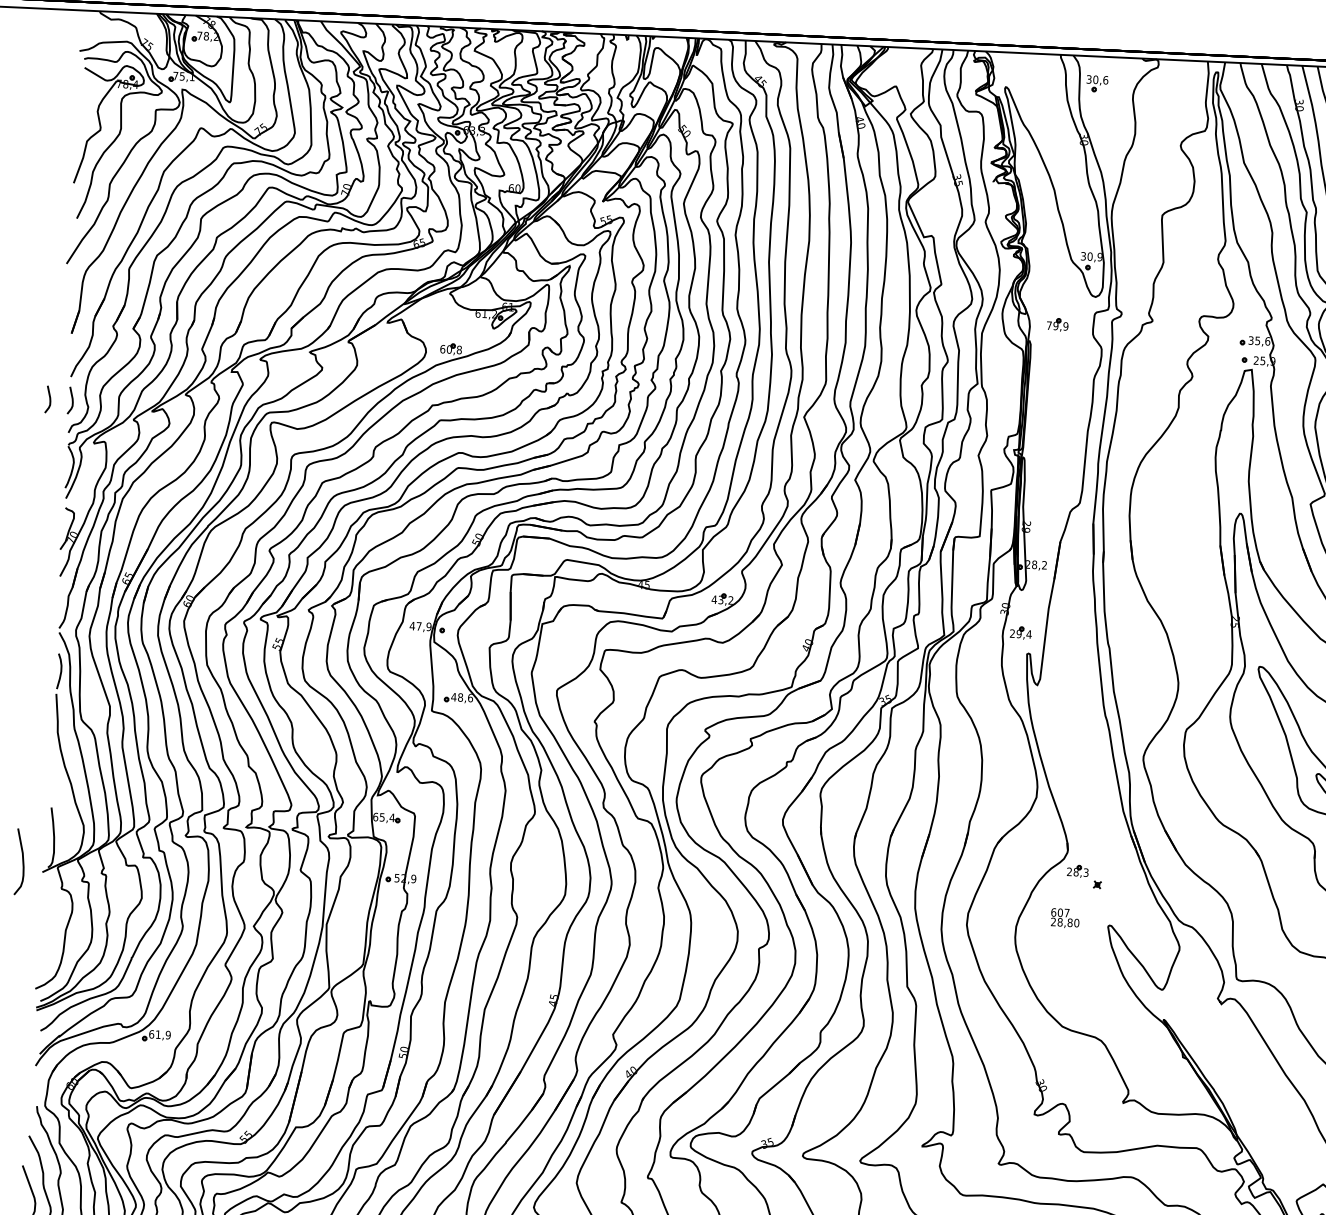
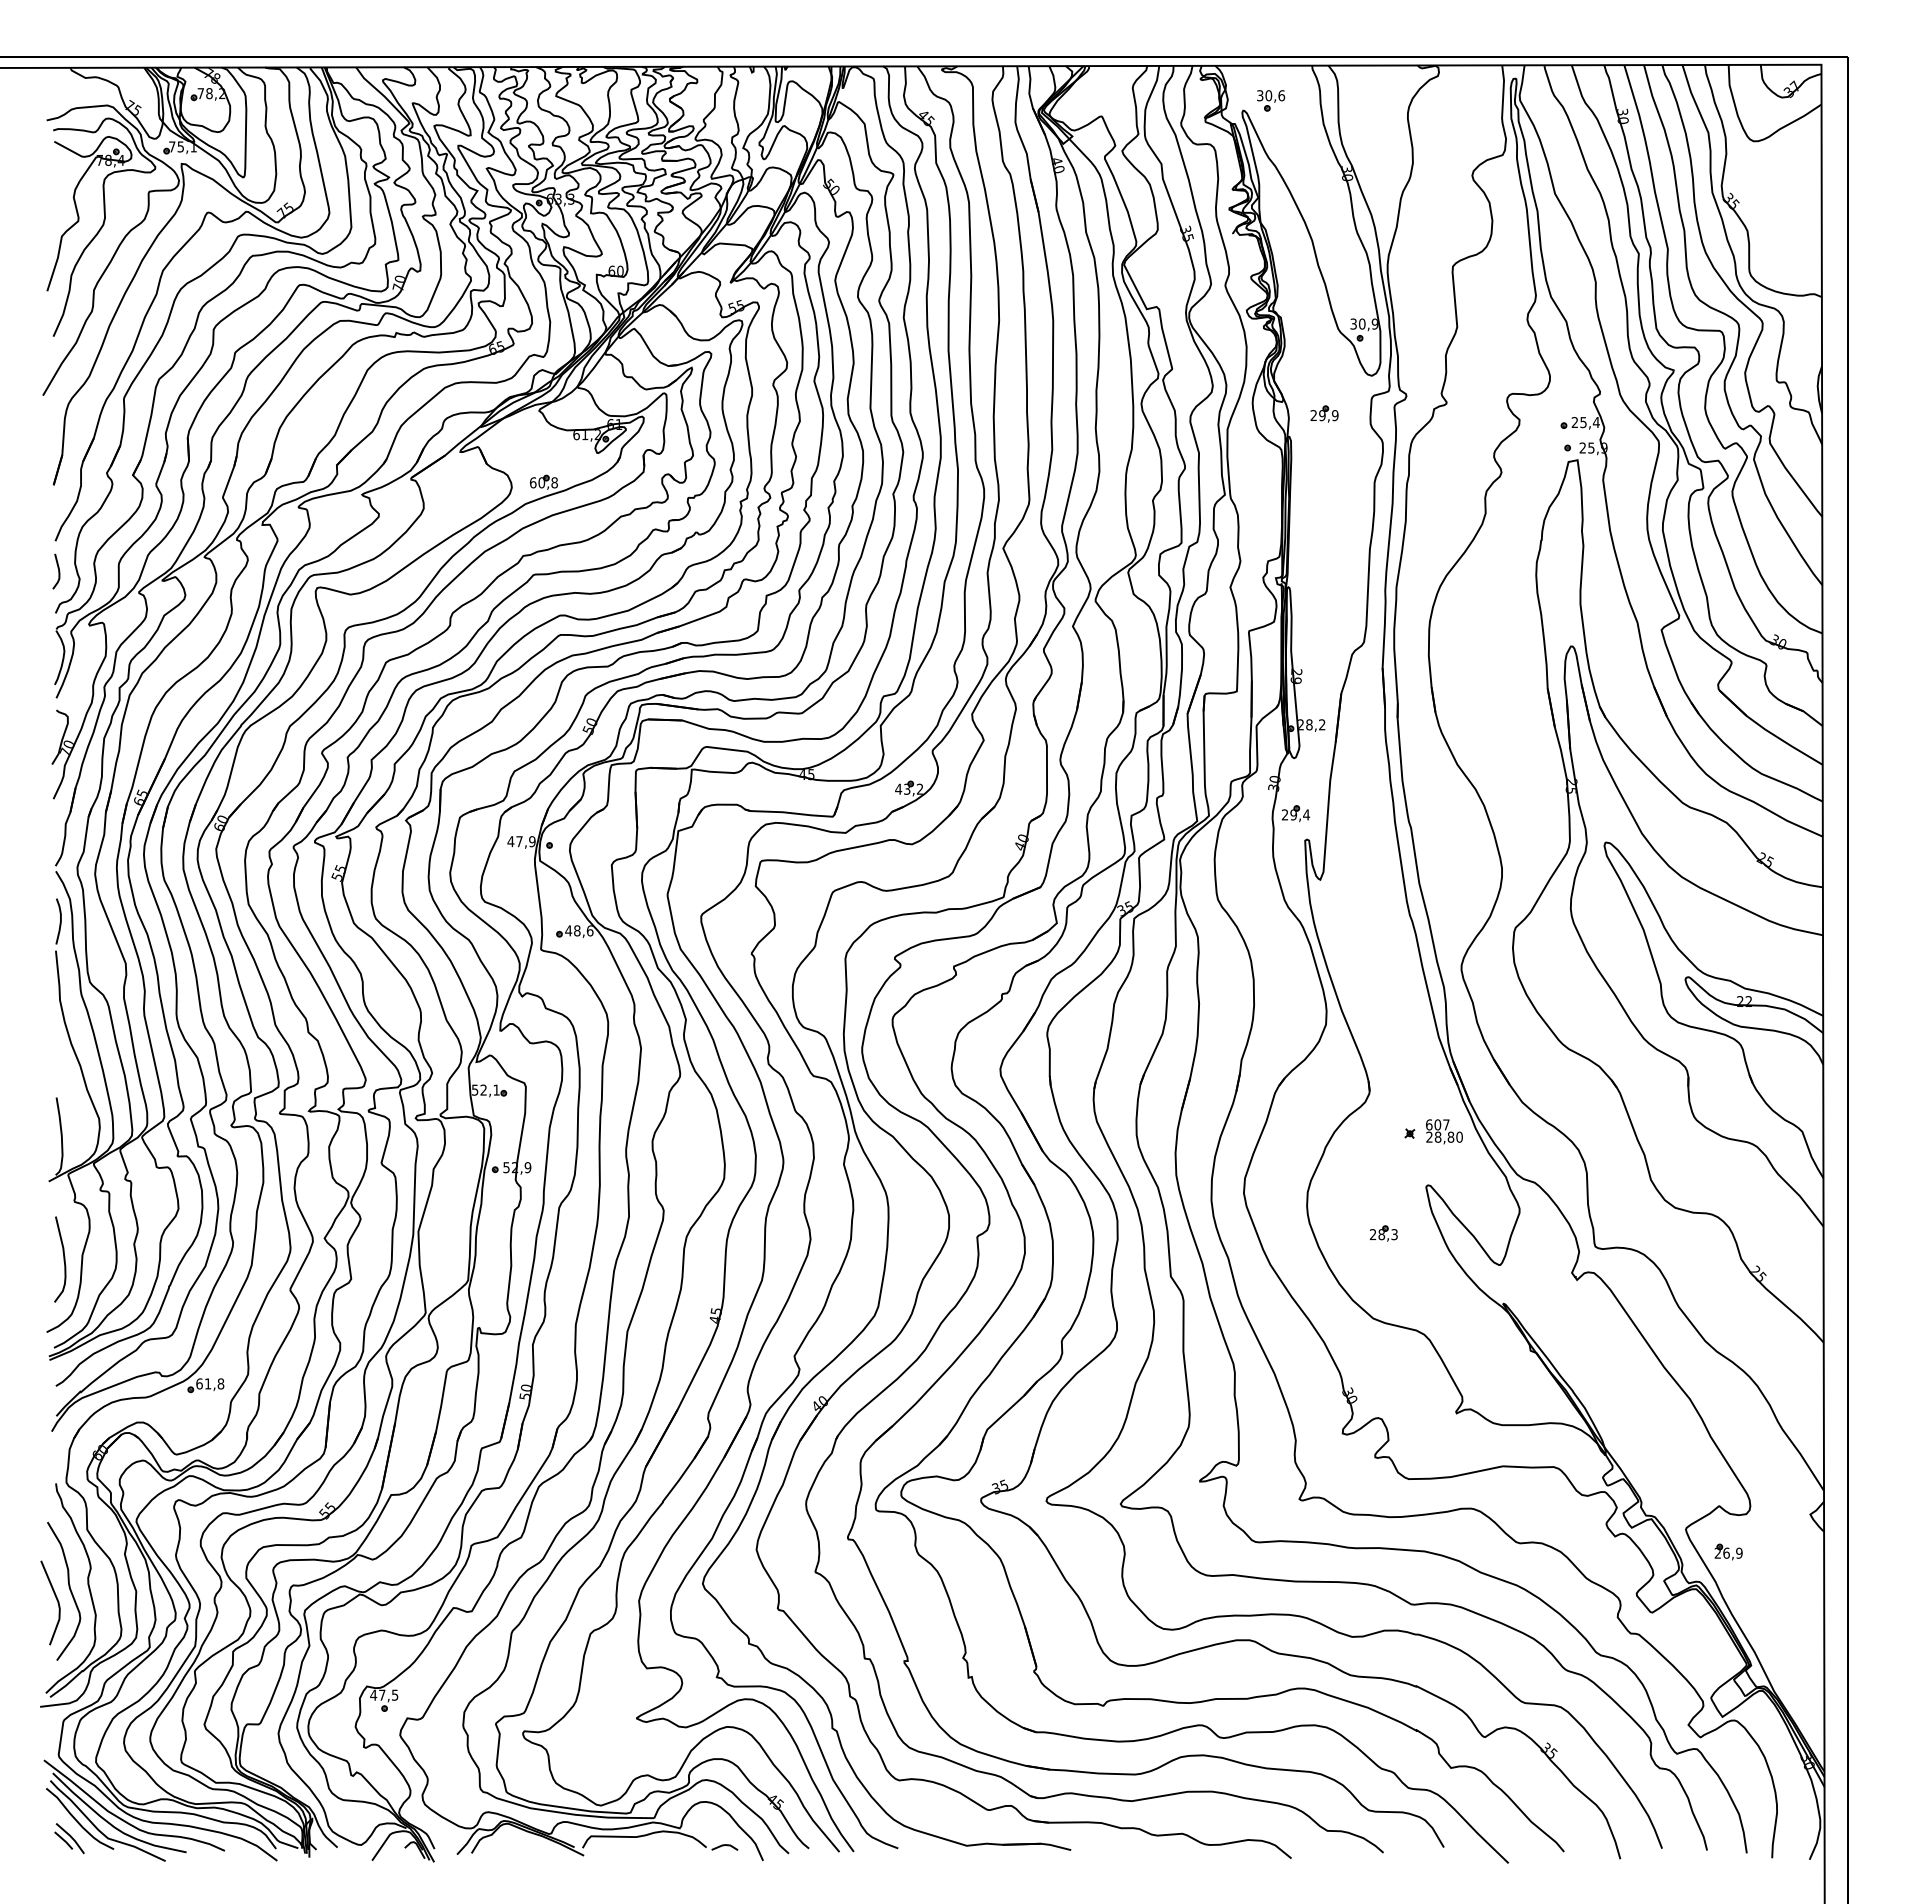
part: (1097, 83) -> (1271, 100), moved
text: (1049, 325) -> (1313, 415), 79,9 -> 29,9
text: (1259, 340) -> (1585, 422), 35,6 -> 25,4
curve: (49, 399) -> (29, 571), removed
text: (383, 816) -> (485, 1089), 65,4 -> 52,1
curve: (22, 861) -> (63, 1259), moved
part: (1077, 871) -> (1383, 1233), moved
text: (1065, 918) -> (1444, 1131), moved
text: (167, 1034) -> (220, 1383), 61,9 -> 61,8

